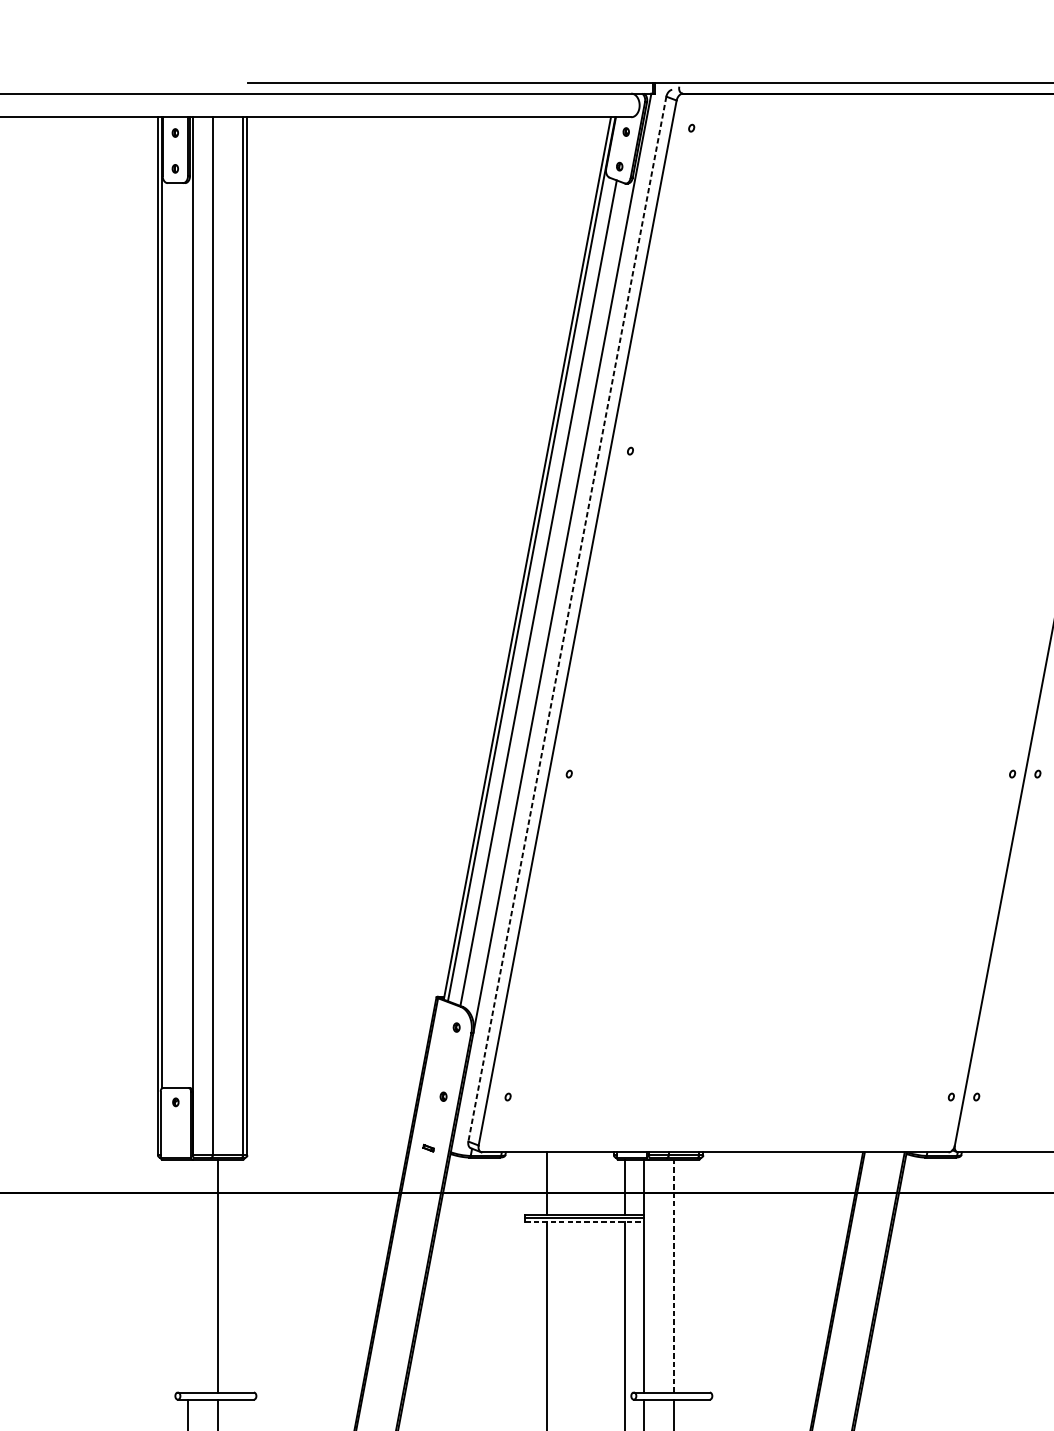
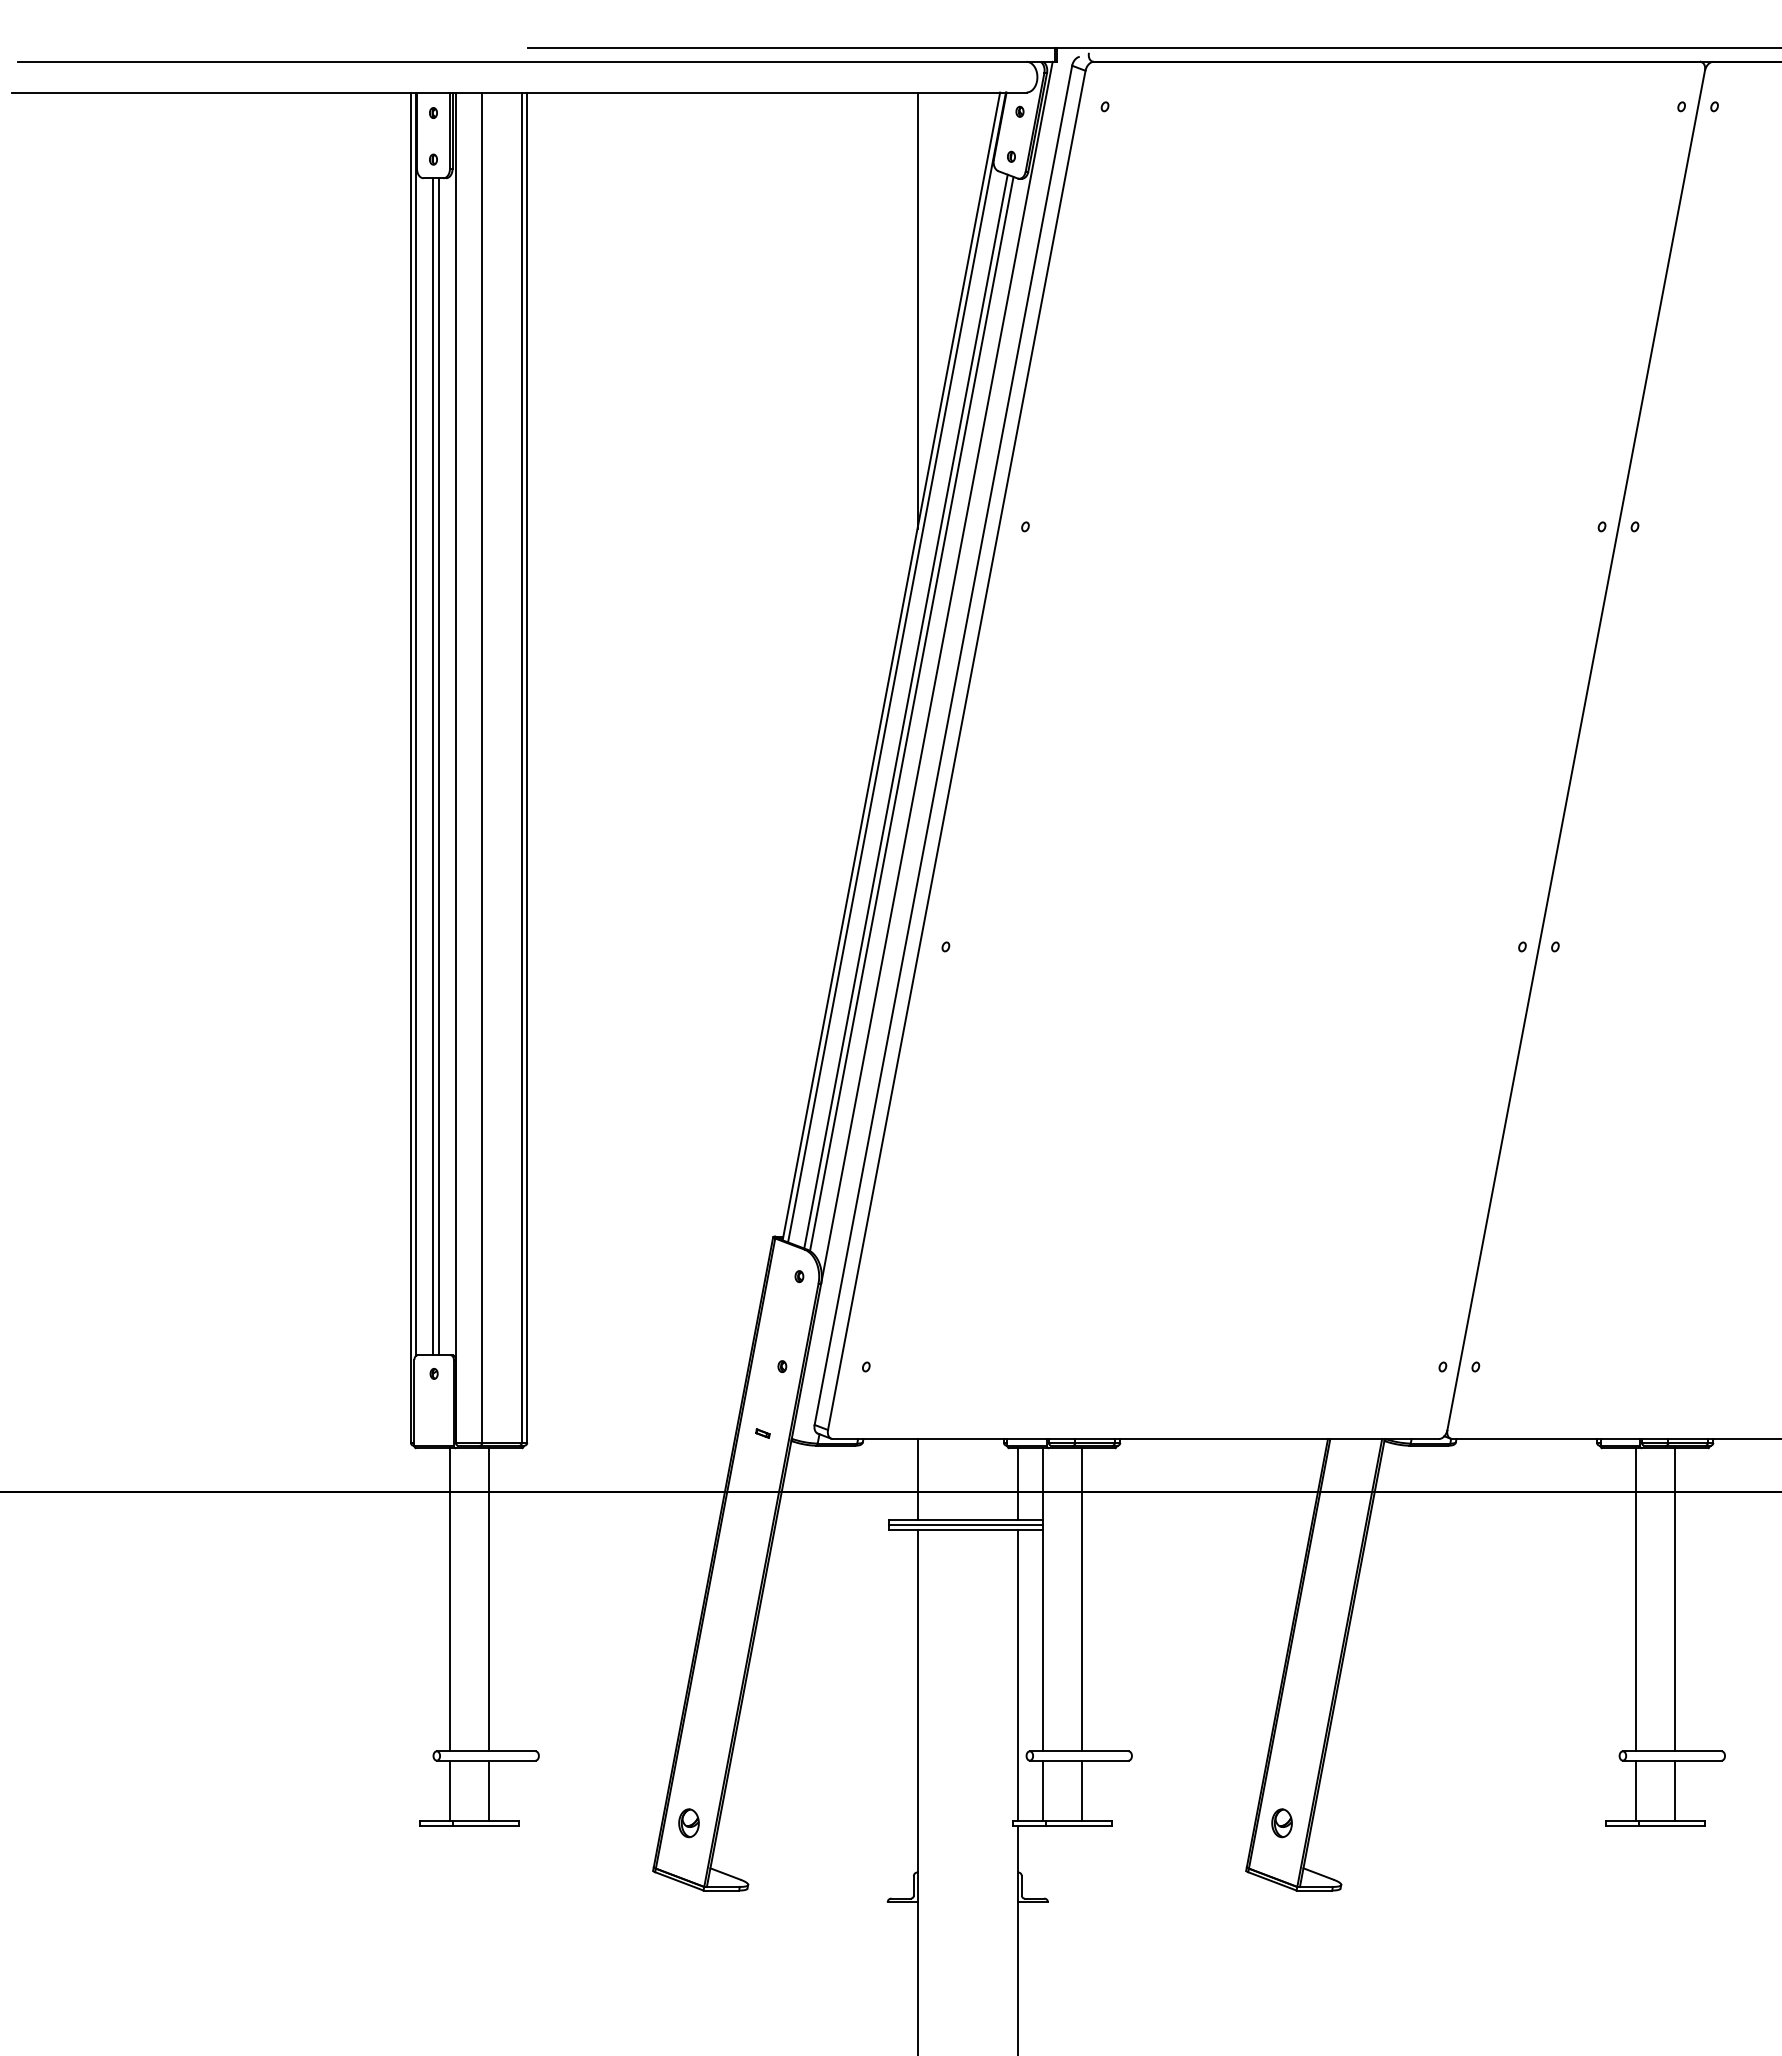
line: (547, 284) -> (917, 310), added
line: (542, 594) -> (911, 713), added
line: (567, 619) -> (943, 745), dashed -> solid
line: (175, 635) -> (433, 766), added
line: (179, 635) -> (439, 766), added
line: (584, 1221) -> (965, 1529), dashed -> solid
line: (187, 1275) -> (449, 1599), added
line: (673, 1275) -> (1081, 1599), dashed -> solid

